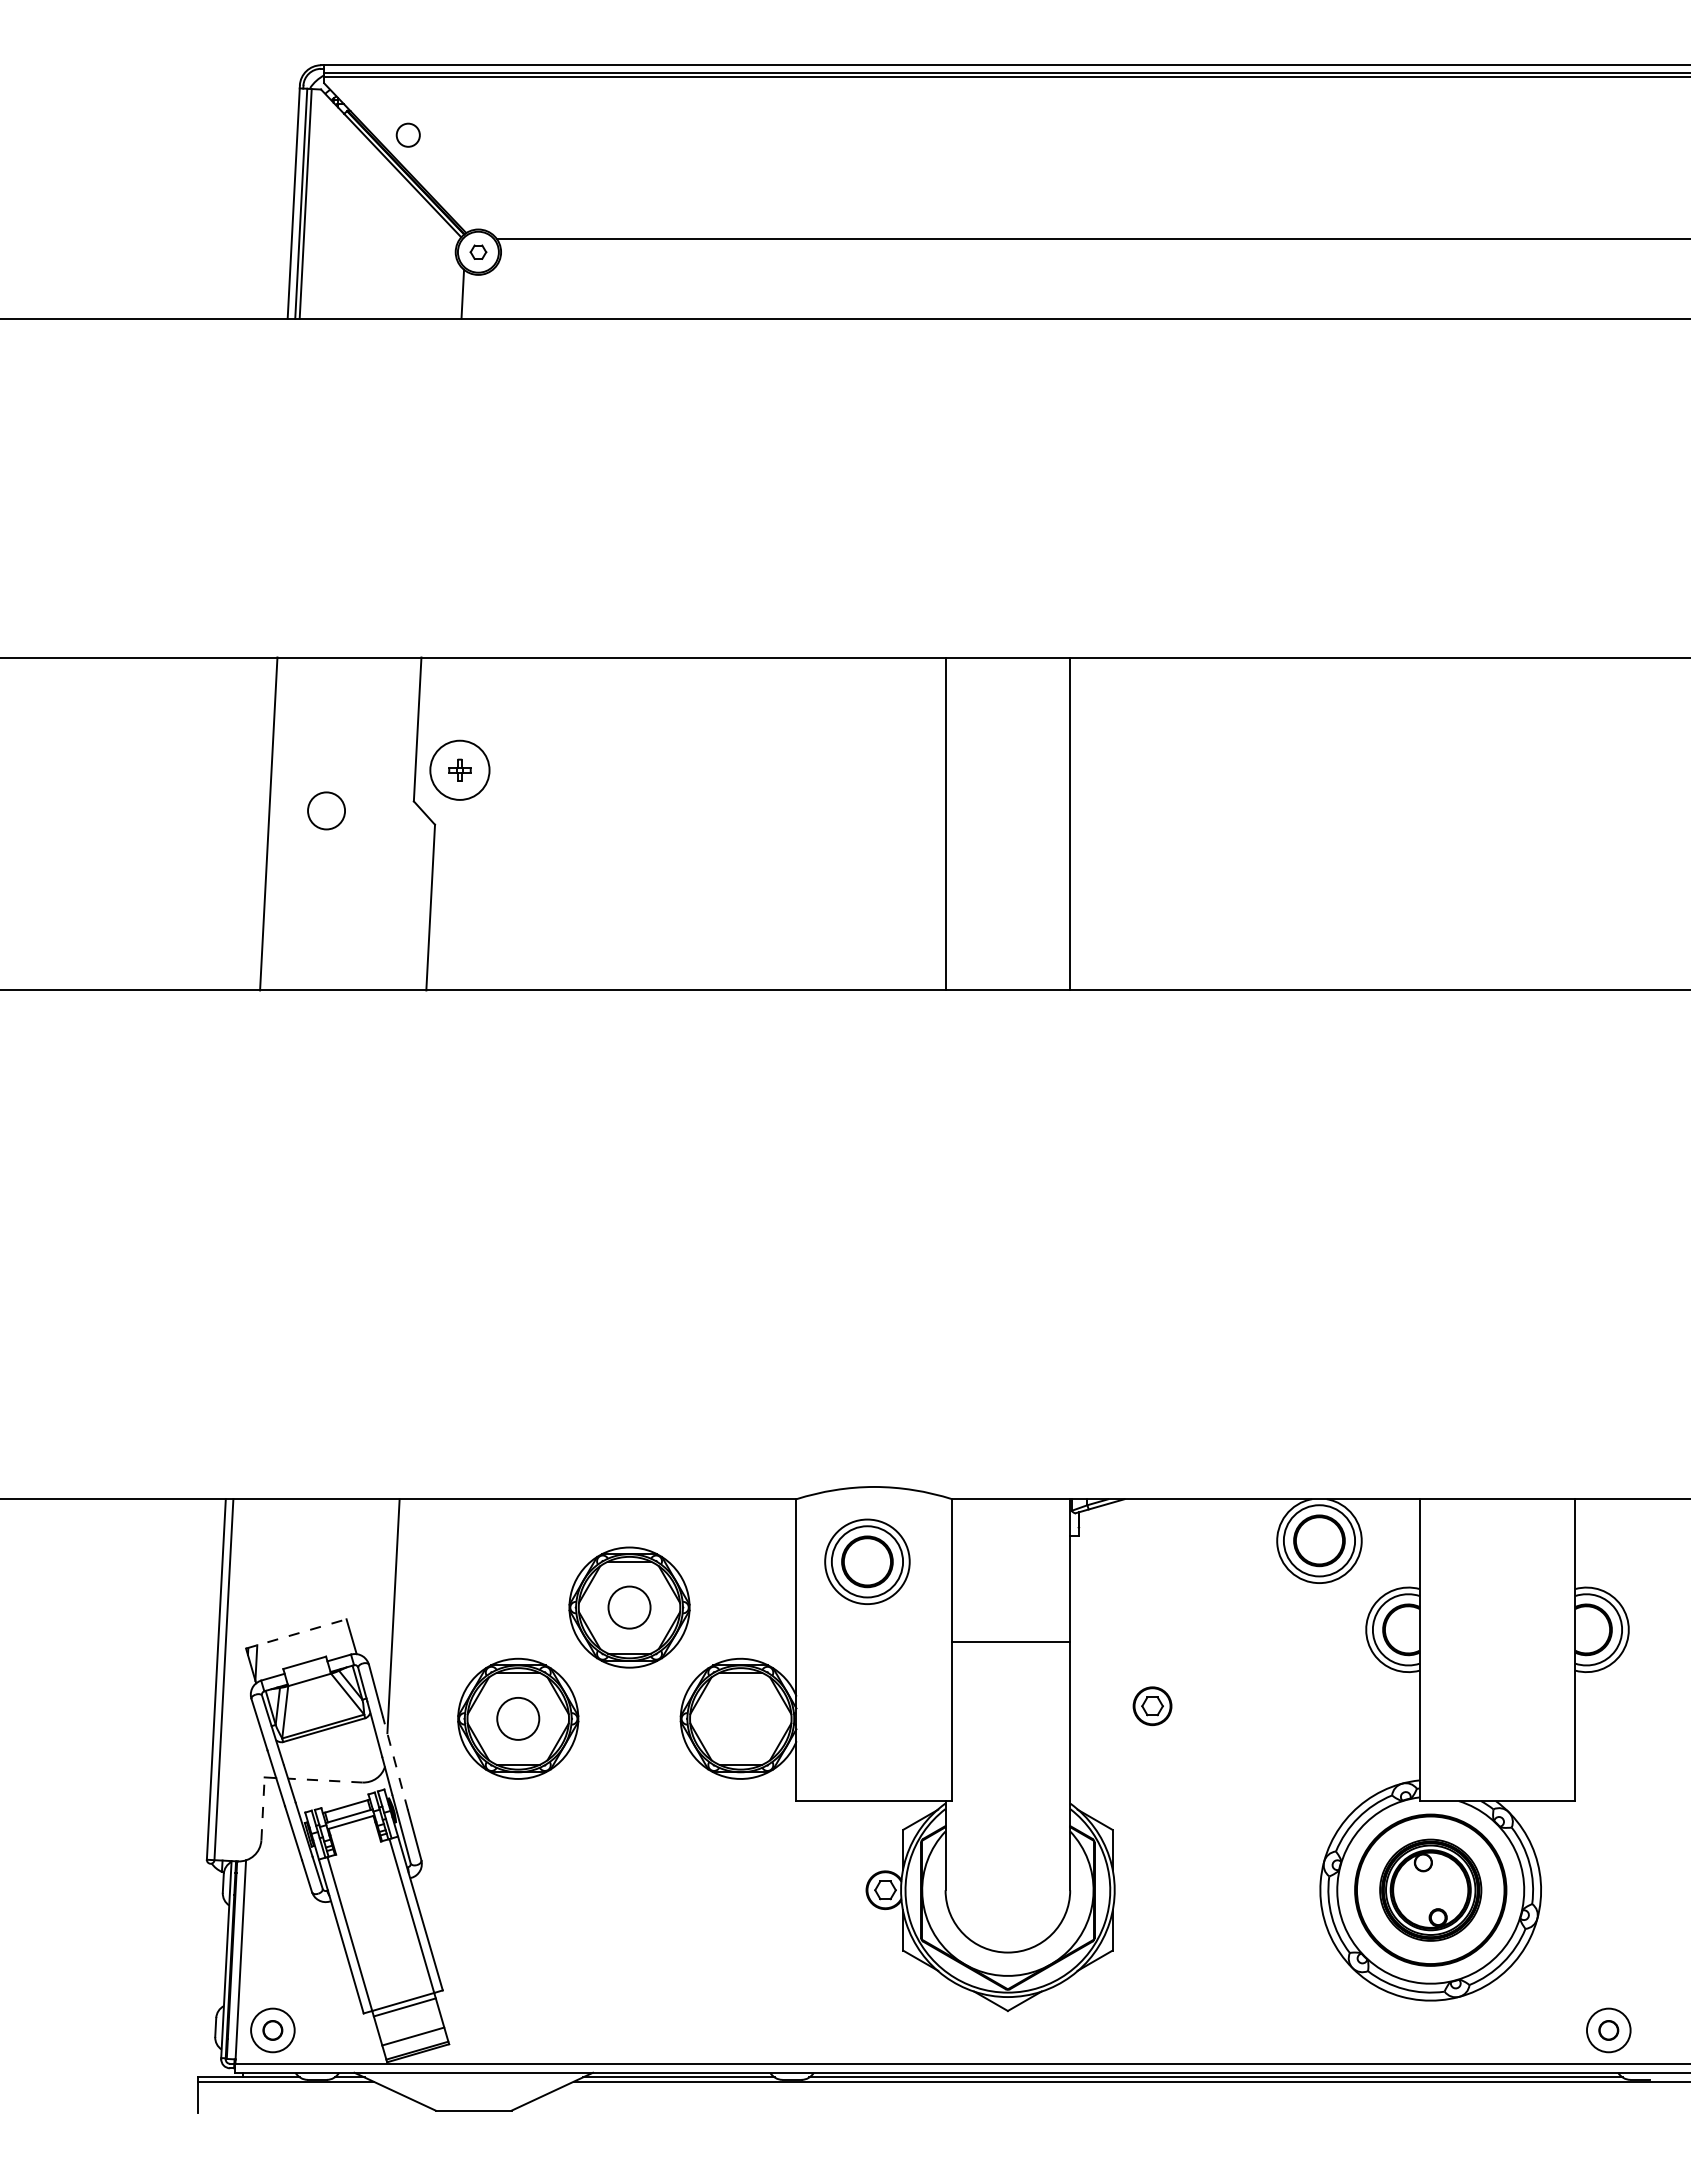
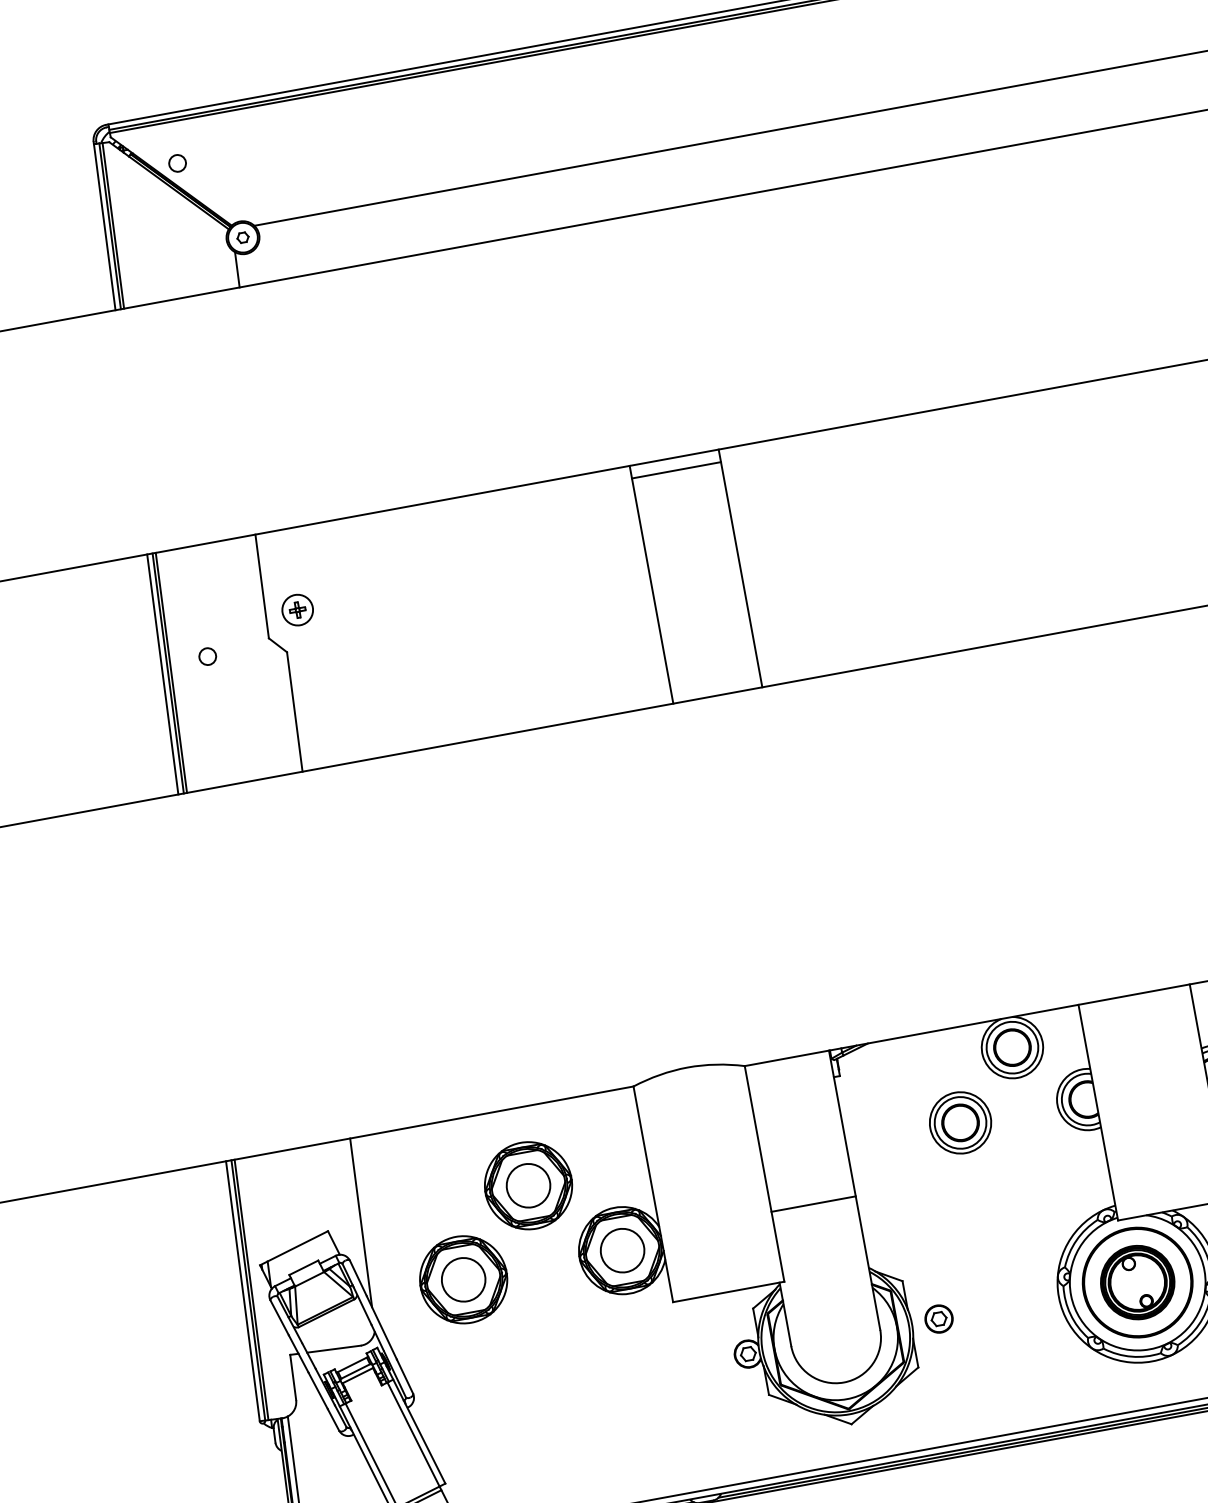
line: (1007, 675) -> (676, 470), added
circle: (459, 770) -> (297, 610), size x0.71
circle: (326, 810) -> (207, 656), size x0.62
line: (260, 823) -> (162, 674), added
line: (272, 823) -> (170, 672), added
part: (867, 1561) -> (960, 1122), moved
circle: (629, 1607) -> (528, 1185), size x1.43
line: (296, 1633) -> (294, 1247), dashed -> solid
line: (1011, 1642) -> (813, 1204), moved
line: (227, 1679) -> (250, 1289), added
part: (1152, 1706) -> (939, 1319), moved
circle: (518, 1718) -> (463, 1279), size x1.43
circle: (740, 1718) -> (622, 1250), added
line: (395, 1763) -> (381, 1327), dashed -> solid
line: (324, 1780) -> (333, 1349), dashed -> solid
line: (263, 1808) -> (293, 1377), dashed -> solid

